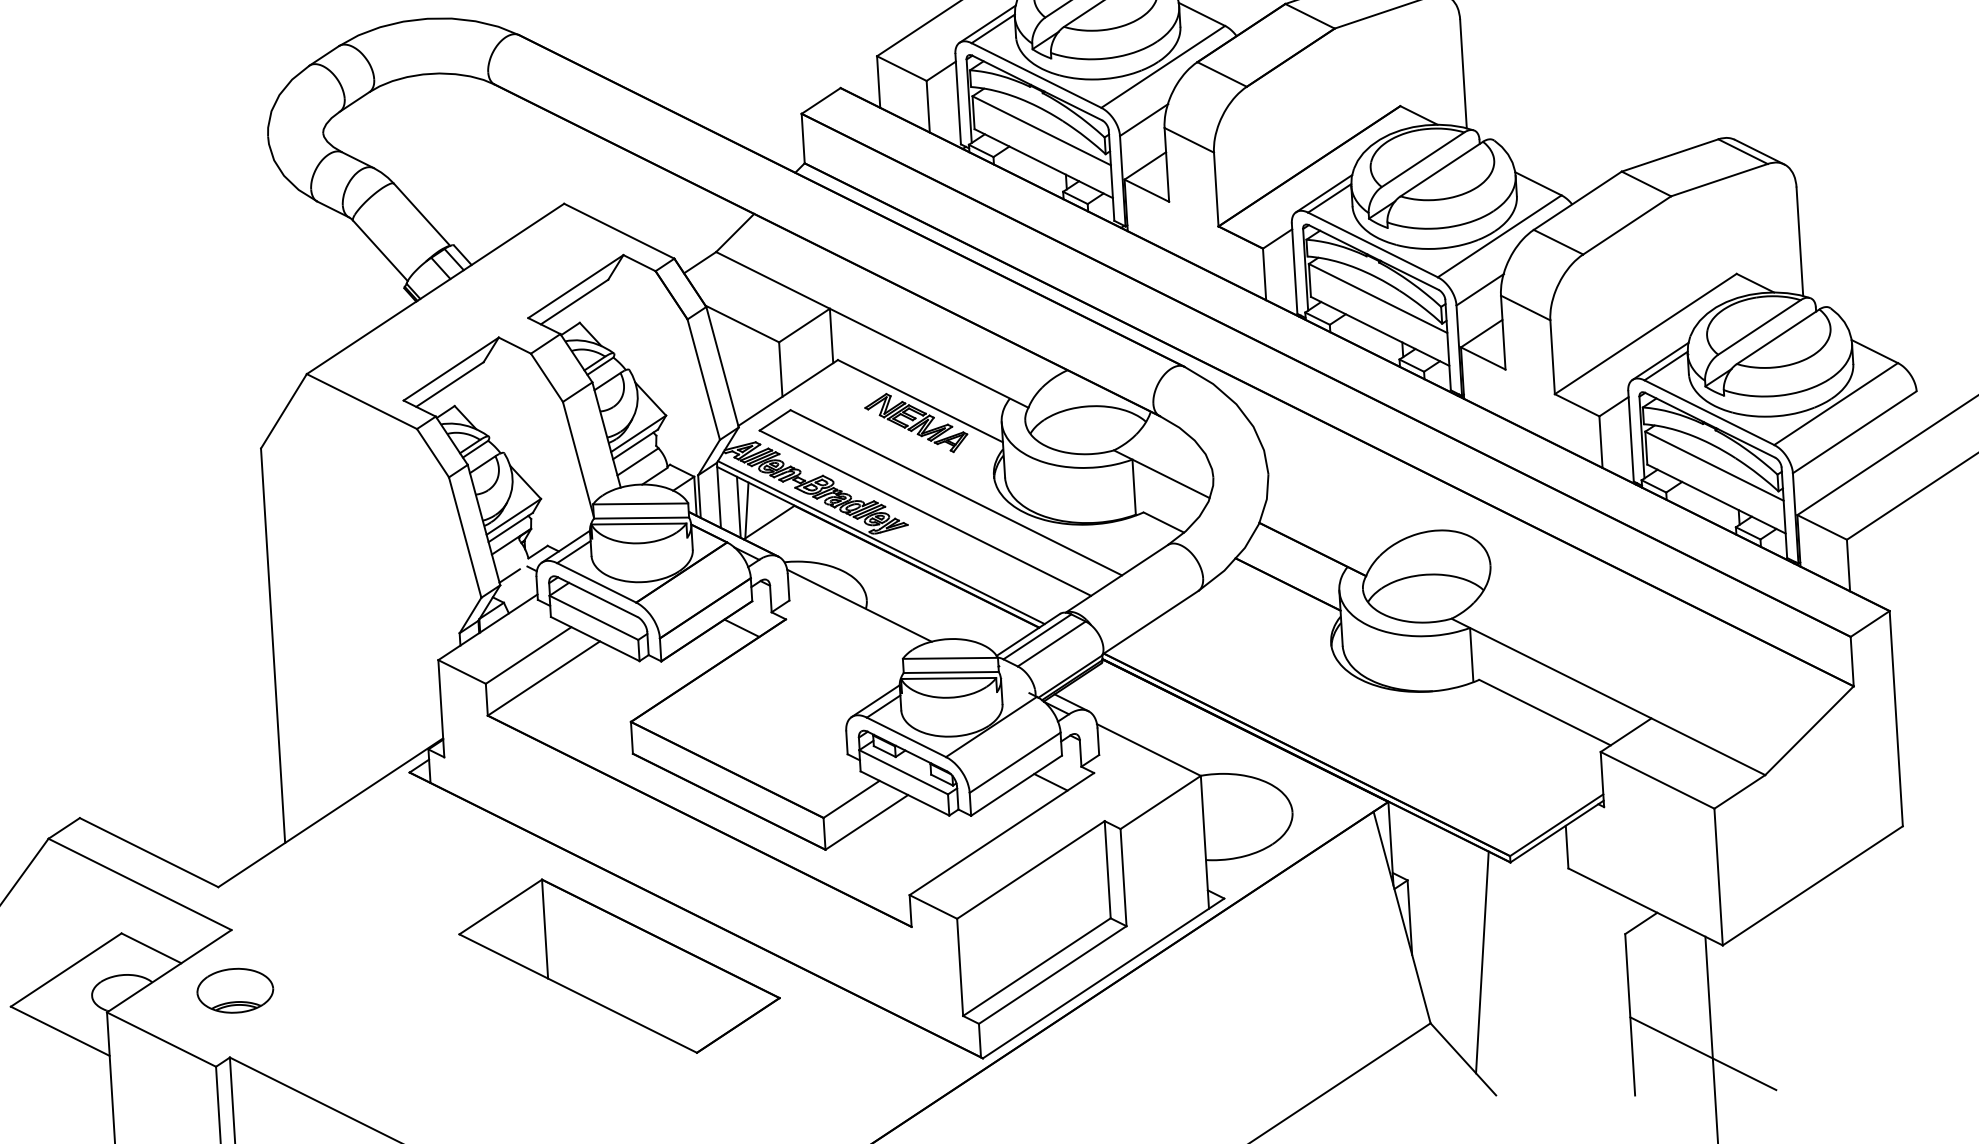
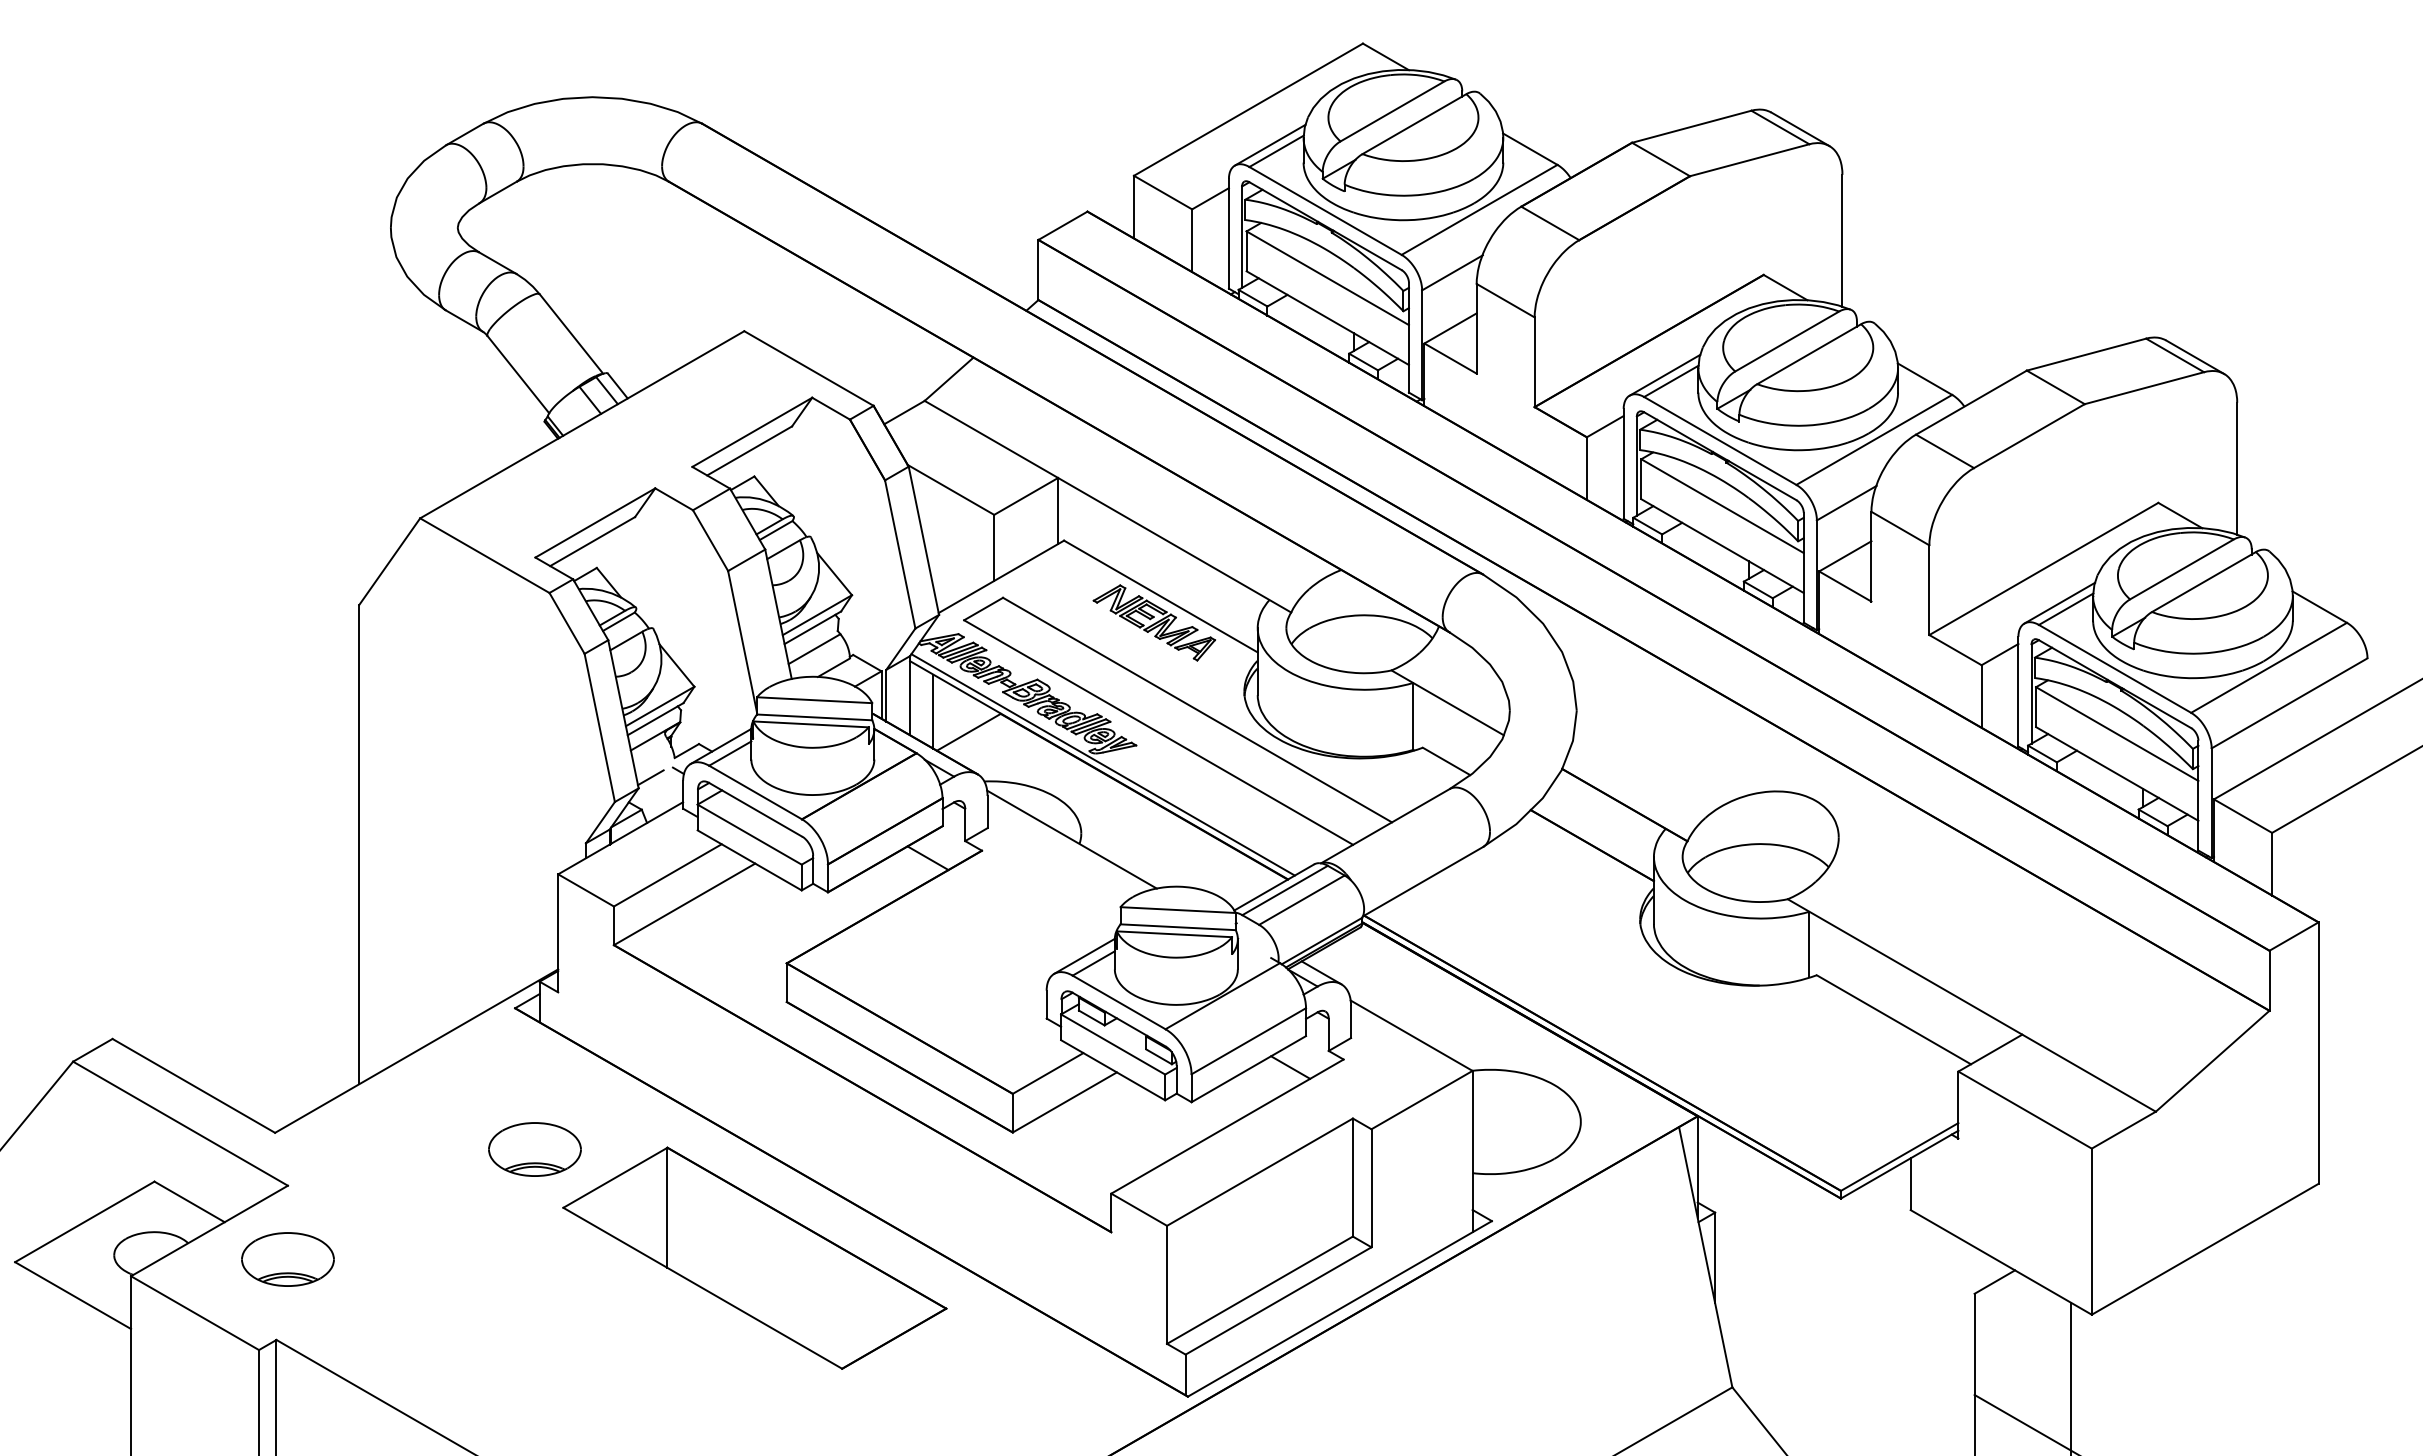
line: (746, 510) -> (942, 715), removed
part: (432, 887) -> (534, 1149), added
line: (1482, 962) -> (1799, 1317), removed

